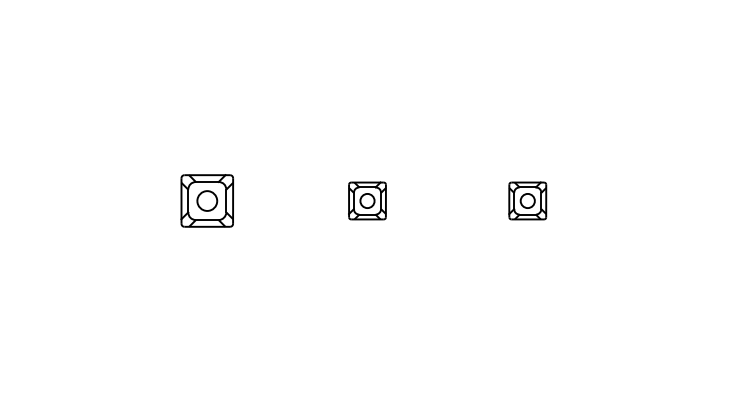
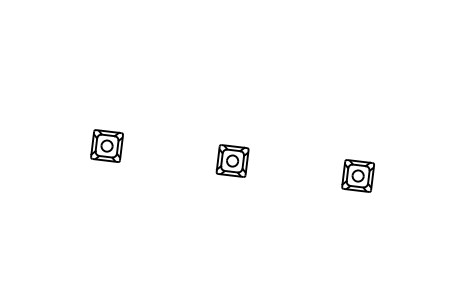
part: (206, 200) -> (106, 145), size x0.71

